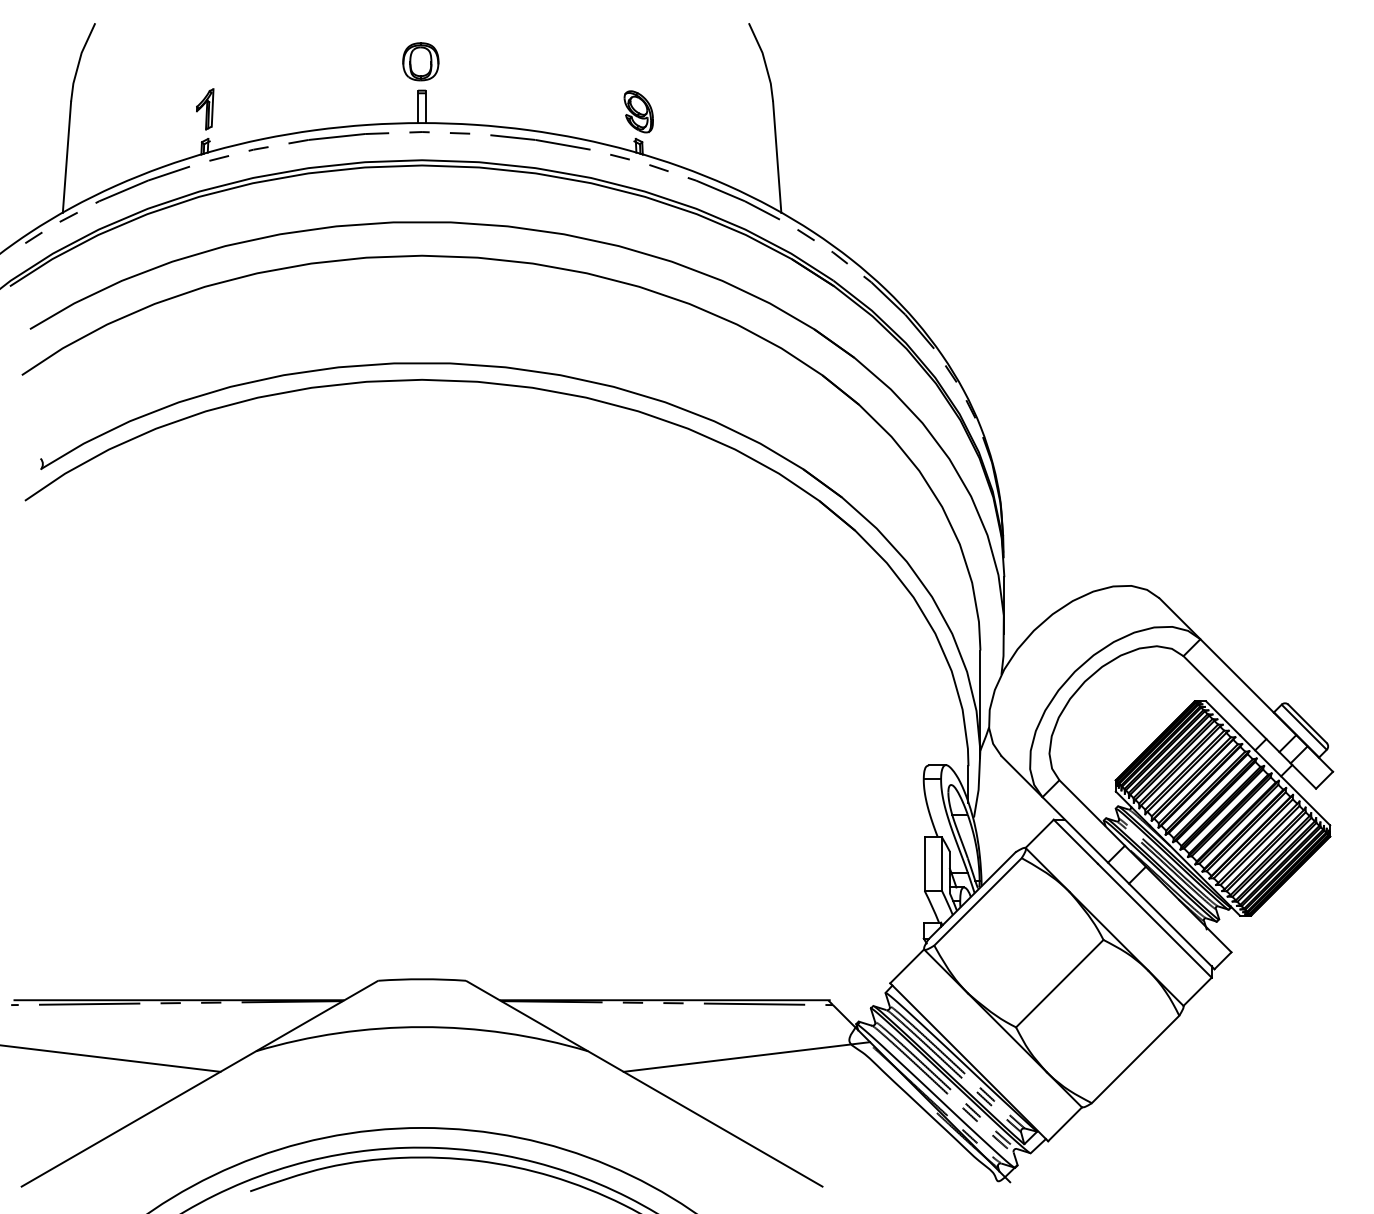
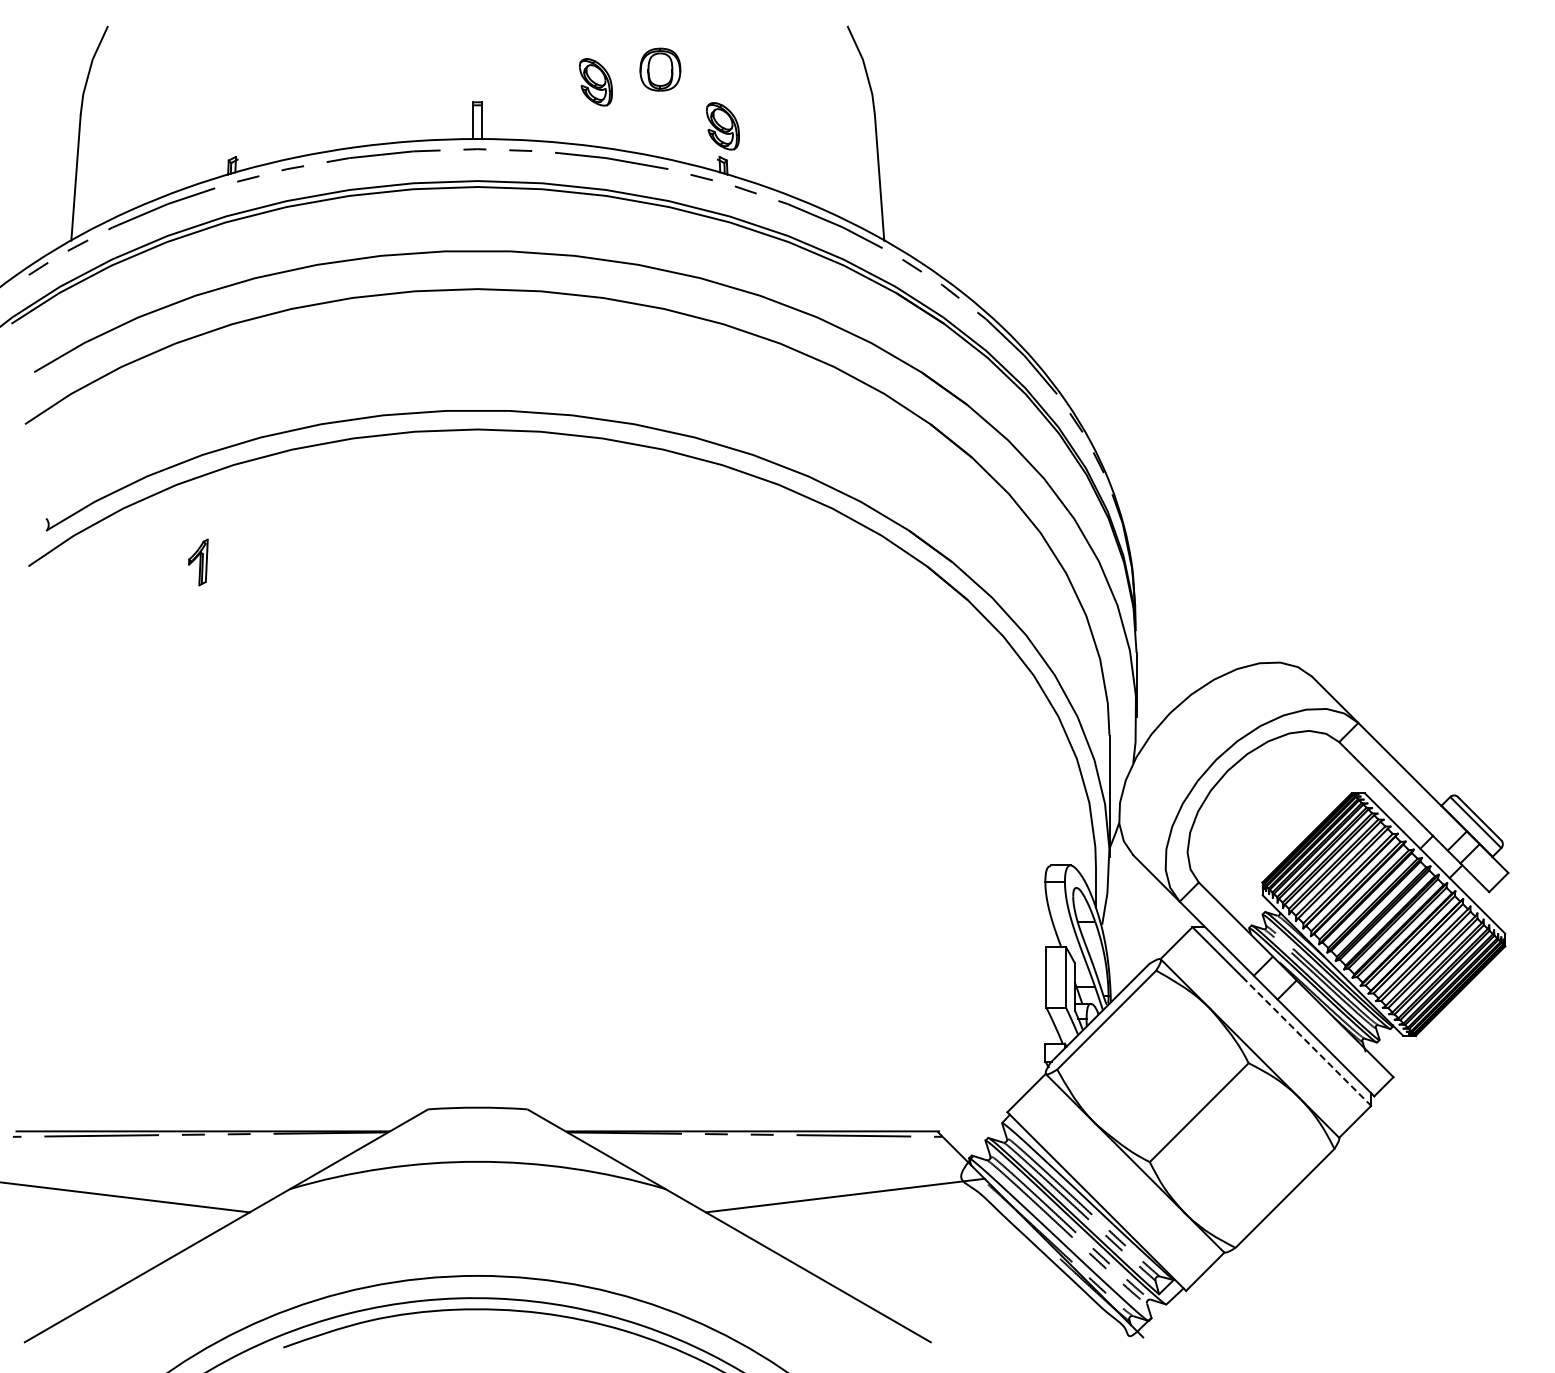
part: (420, 61) -> (660, 69), moved
part: (526, 73) -> (595, 82), added
part: (205, 109) -> (198, 562), moved
line: (1155, 920) -> (1307, 1041), solid -> dashed

